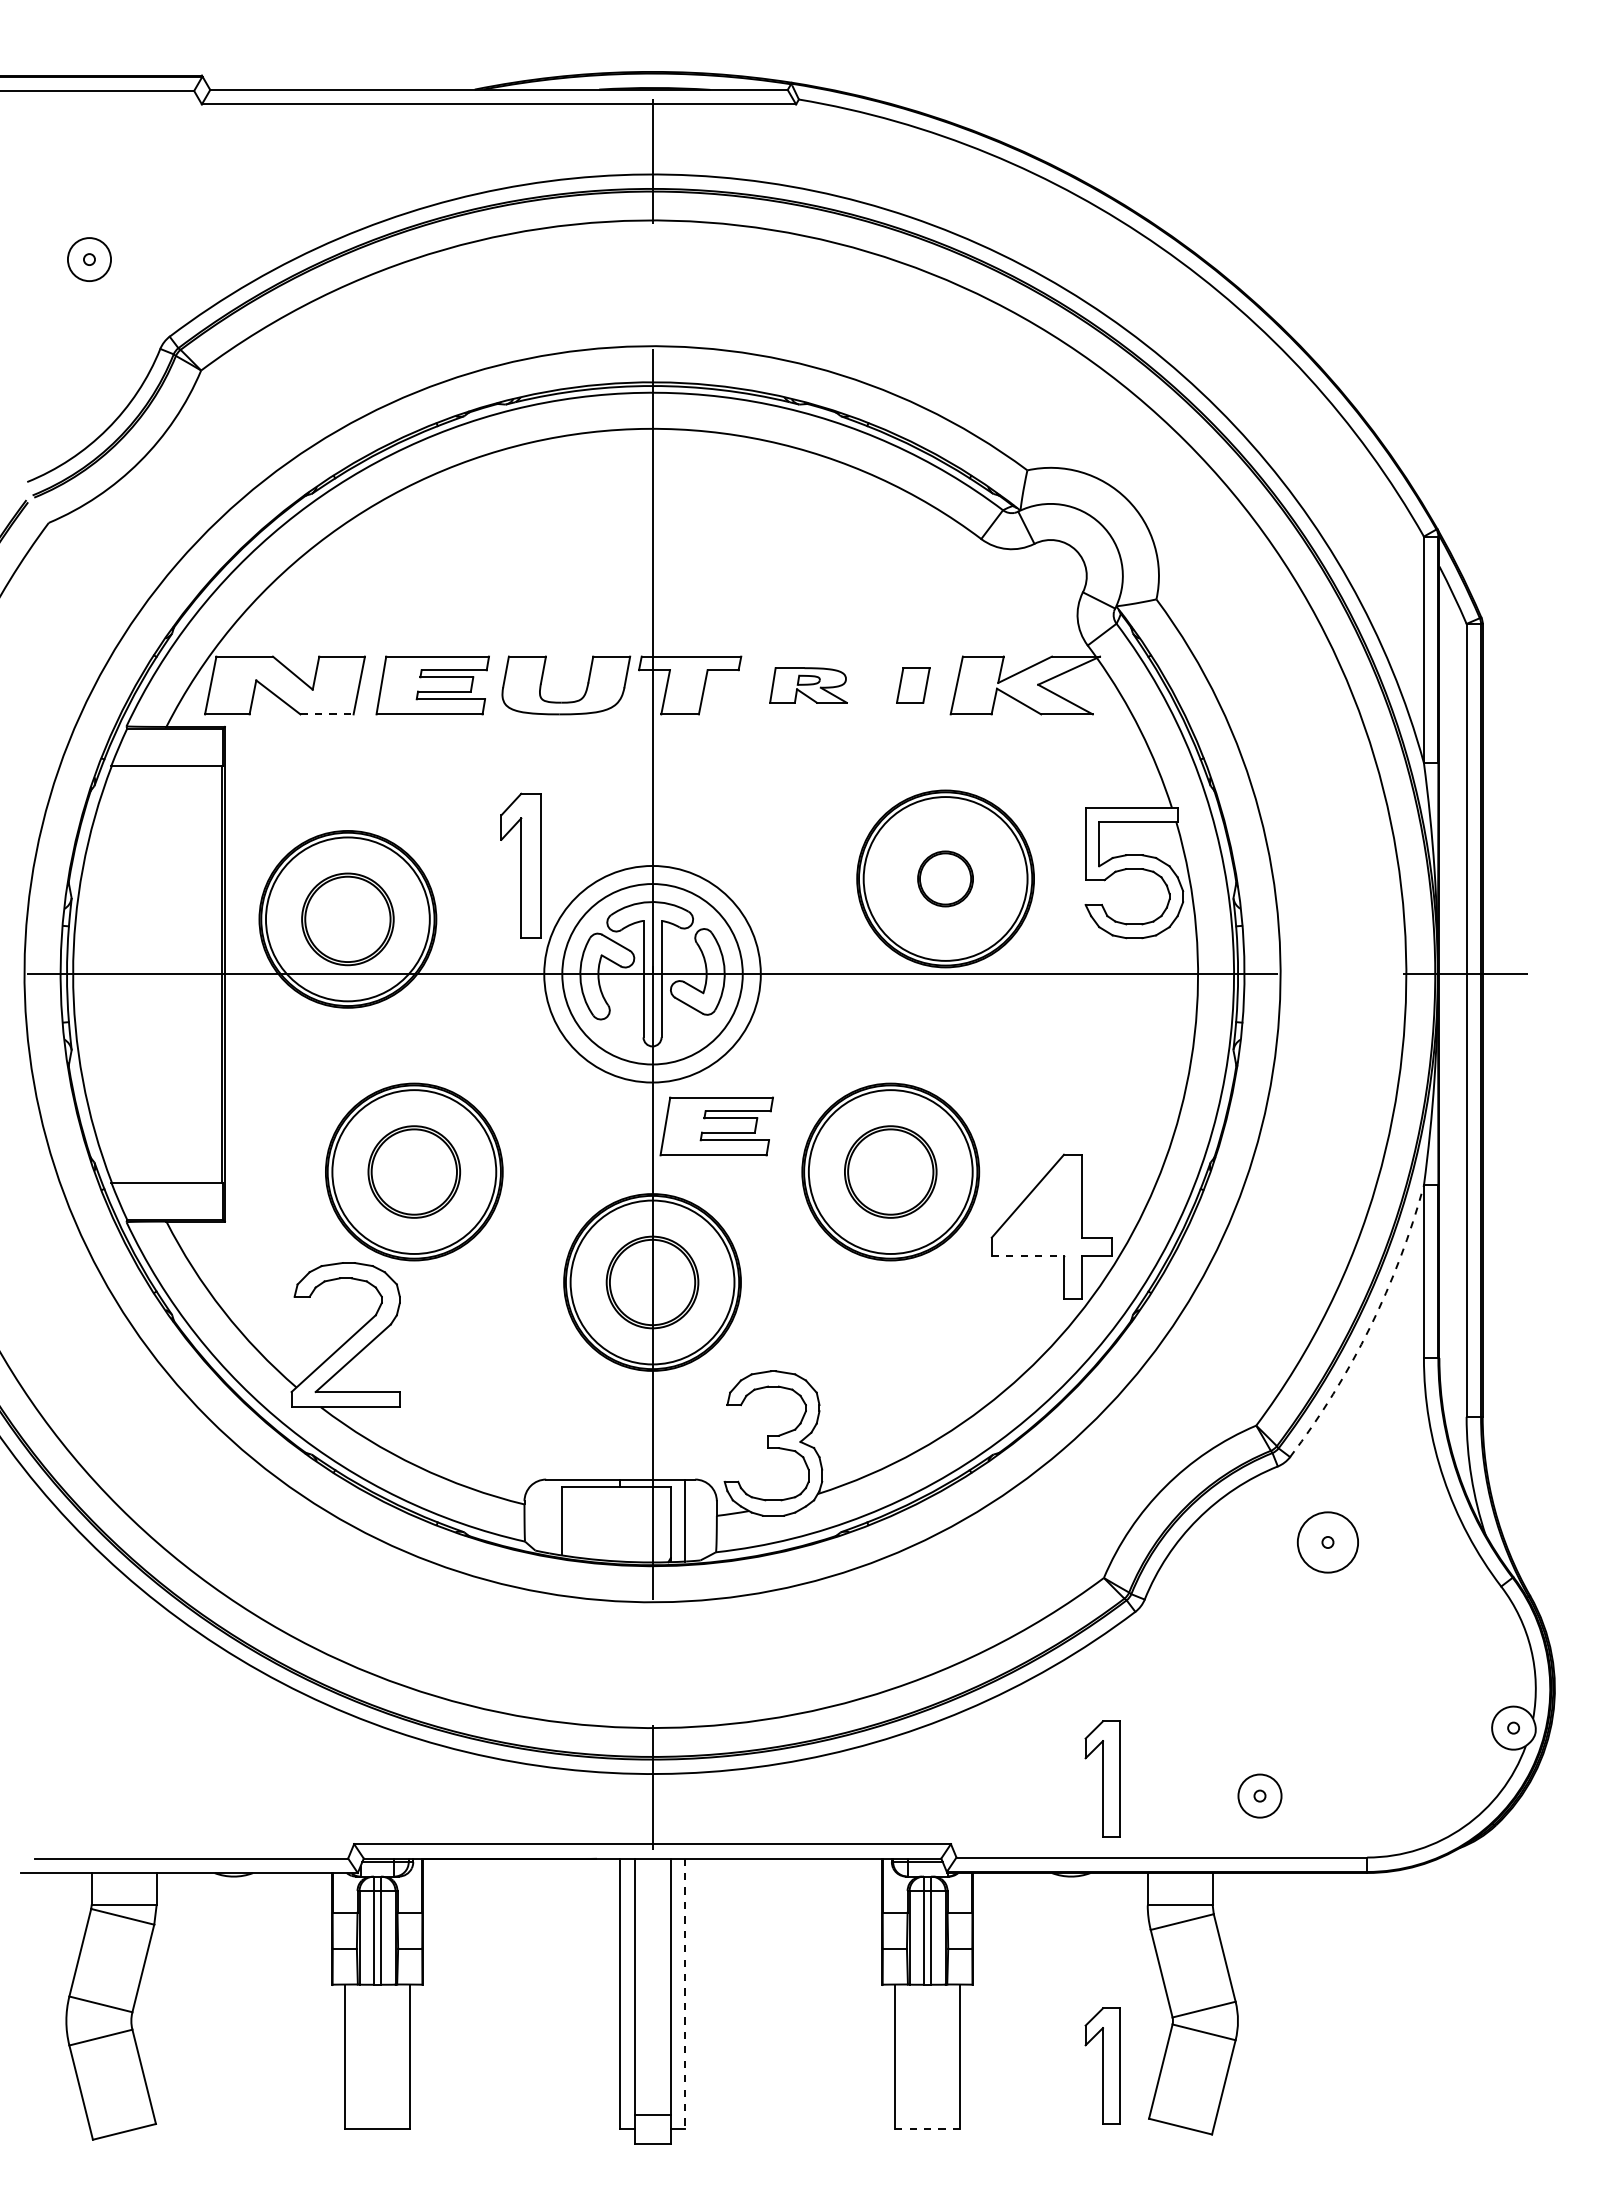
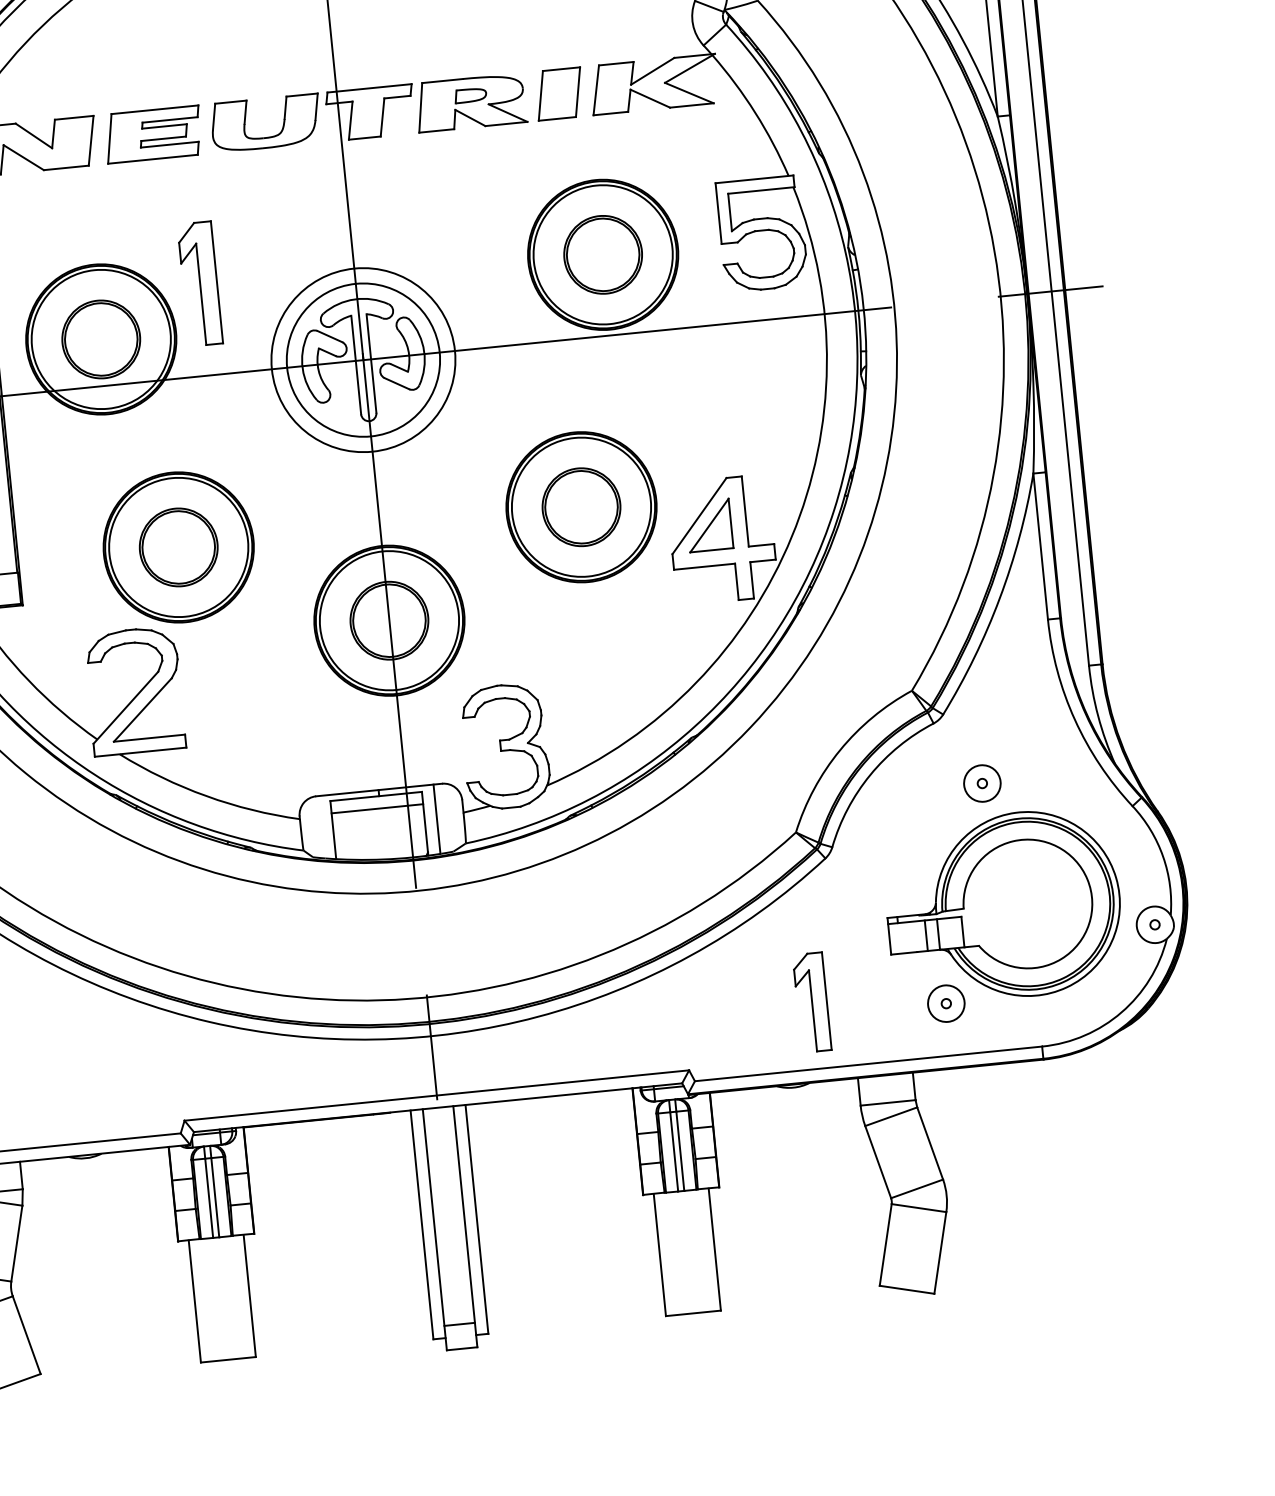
part: (808, 685) -> (470, 102), size x1.67
part: (913, 685) -> (559, 94), size x1.67
line: (327, 714) -> (66, 167), dashed -> solid
part: (520, 865) -> (199, 283), moved
part: (945, 878) -> (603, 254), size x1.67
part: (716, 1126) -> (430, 483), removed
part: (1038, 1208) -> (709, 525), added
line: (1028, 1256) -> (705, 567), dashed -> solid
arc: (1370, 1327) -> (1000, 598), dashed -> solid
line: (616, 1501) -> (377, 808), added
circle: (1327, 1542) -> (981, 783), size x0.71
part: (1338, 1688) -> (1003, 906), added
line: (685, 1994) -> (477, 1219), dashed -> solid
part: (1102, 2065) -> (835, 1244), removed
line: (927, 2129) -> (693, 1313), dashed -> solid

